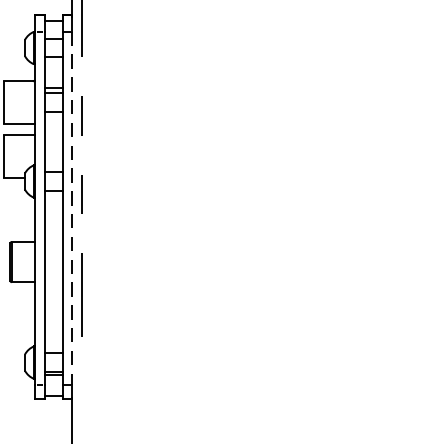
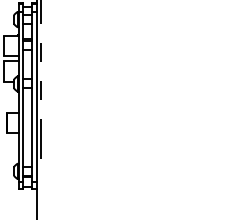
line: (71, 209) -> (36, 97), dashed -> solid

